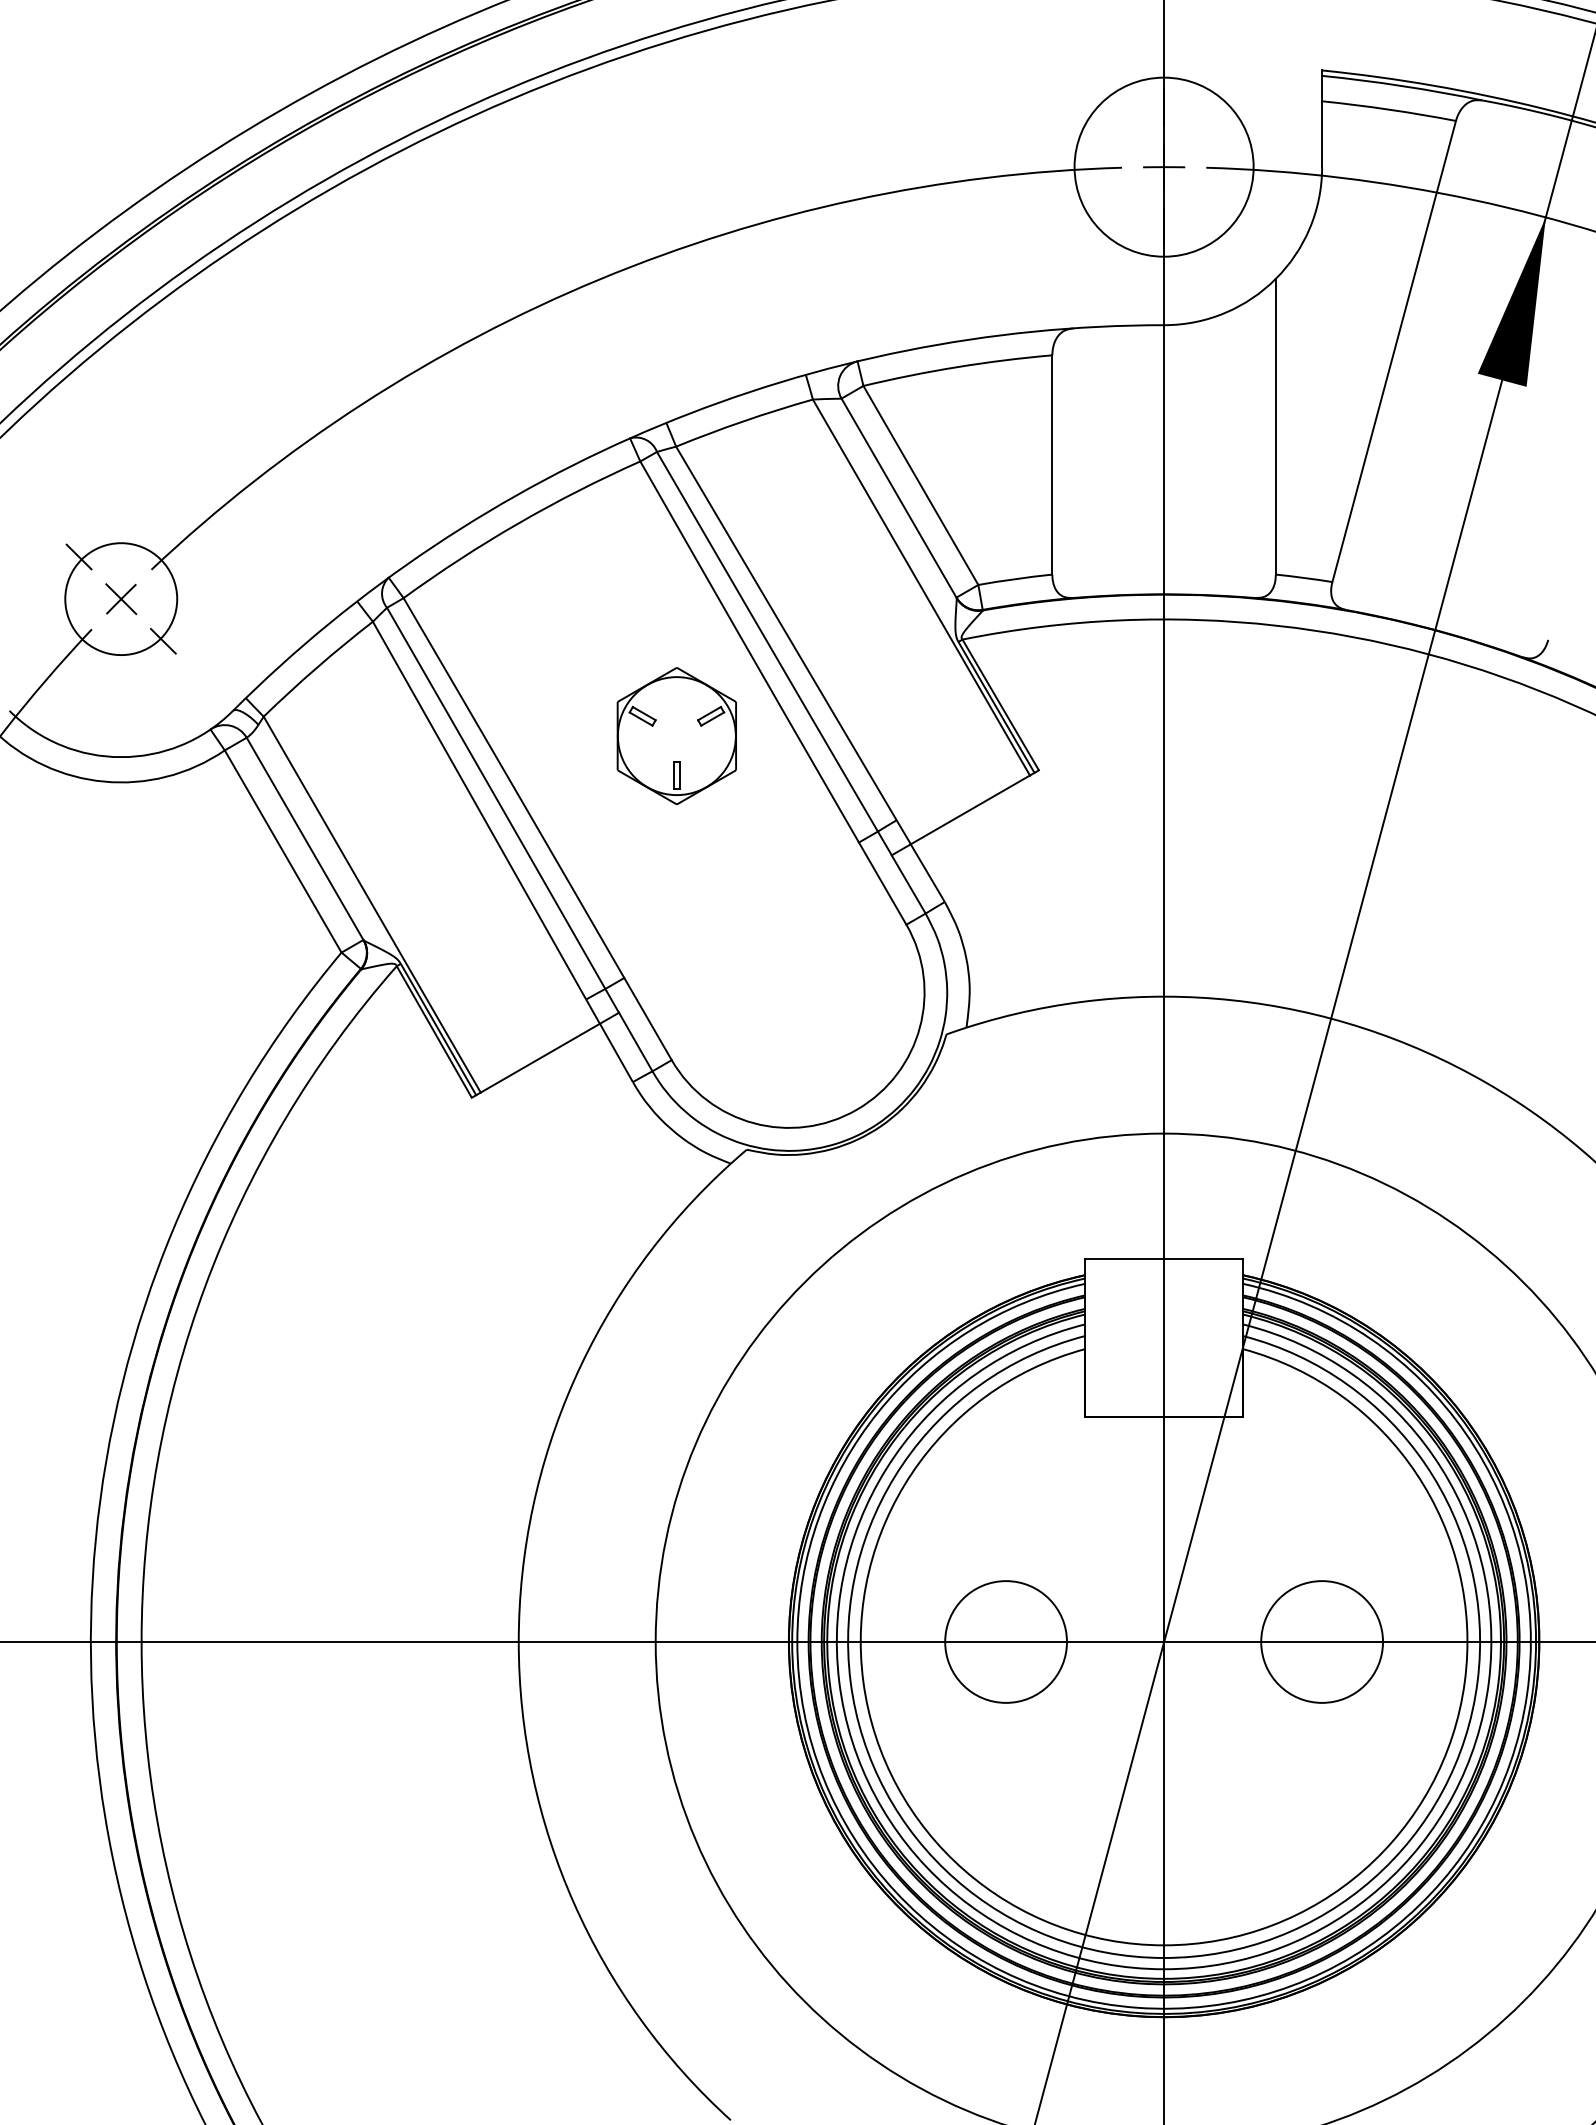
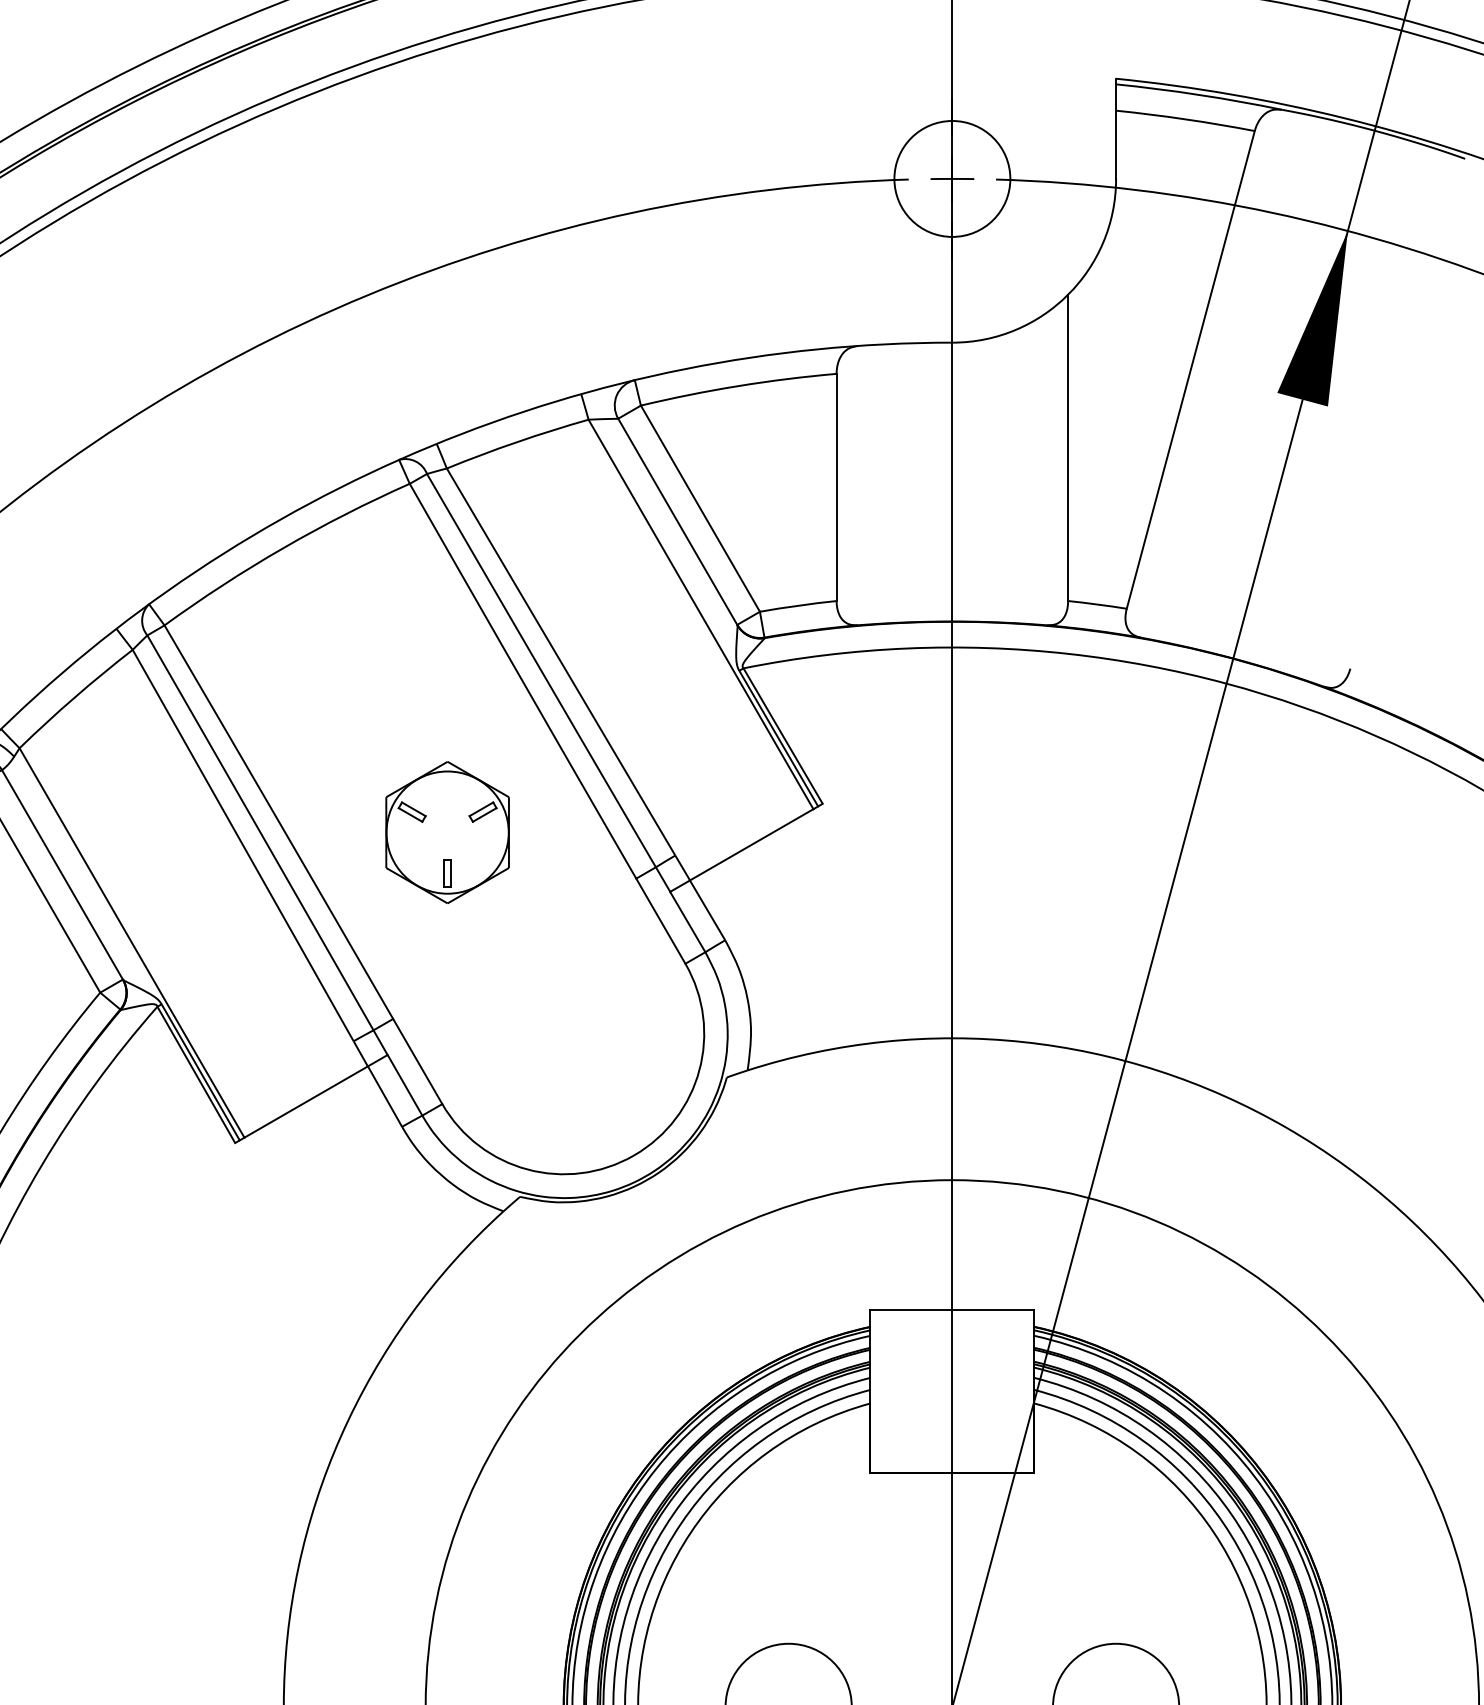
circle: (1164, 167) -> (952, 179), size x0.62
part: (676, 735) -> (447, 831), moved

